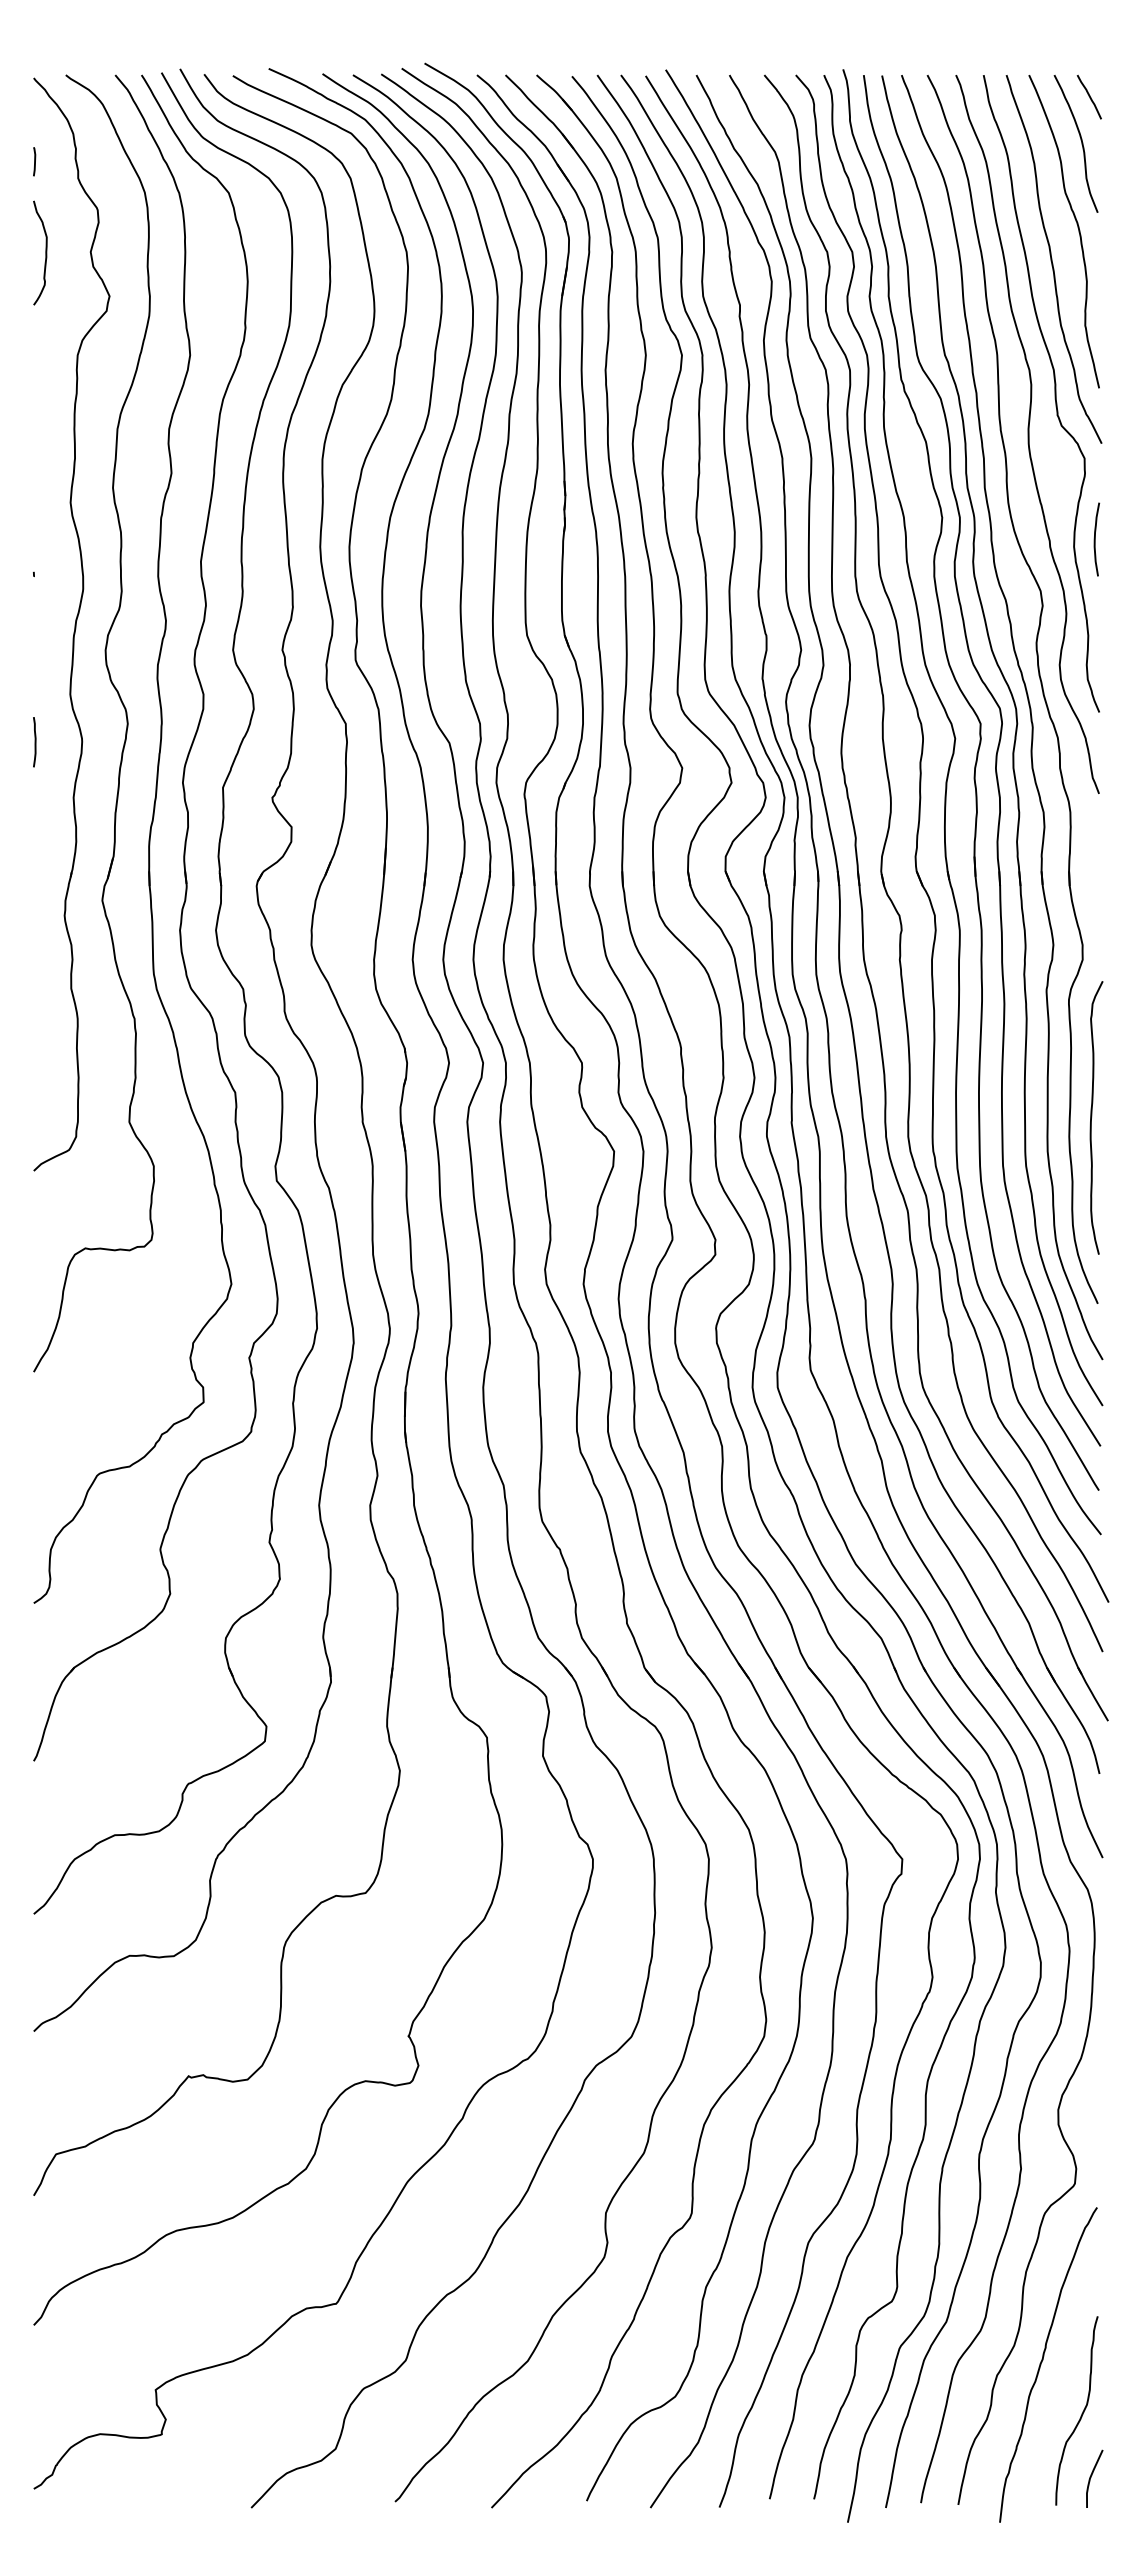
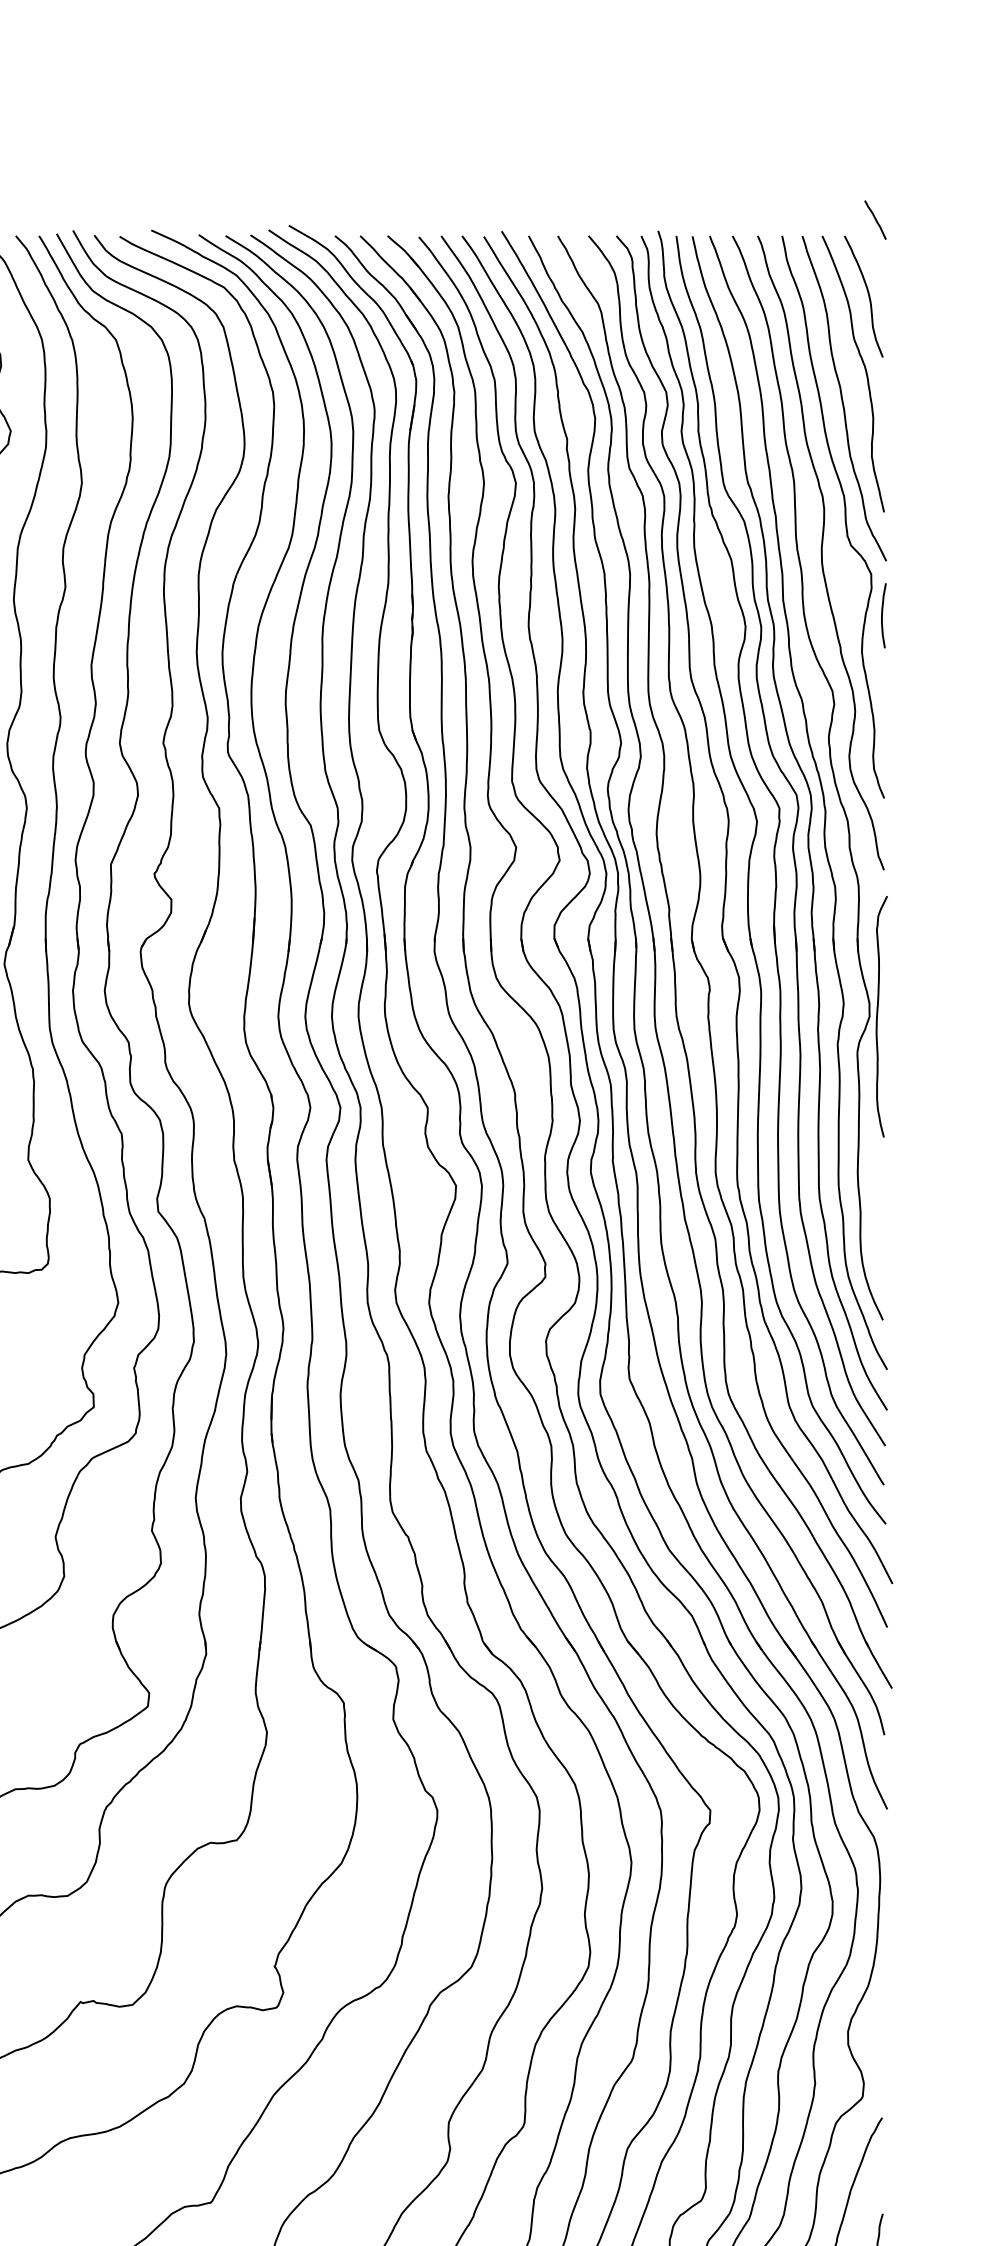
line: (1088, 96) -> (874, 219), moved
curve: (1095, 539) -> (882, 615), moved
curve: (1092, 1117) -> (878, 1016), moved

